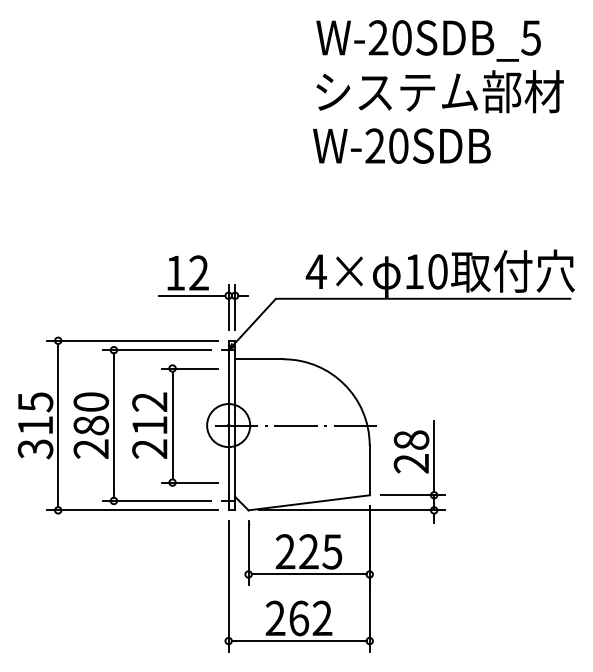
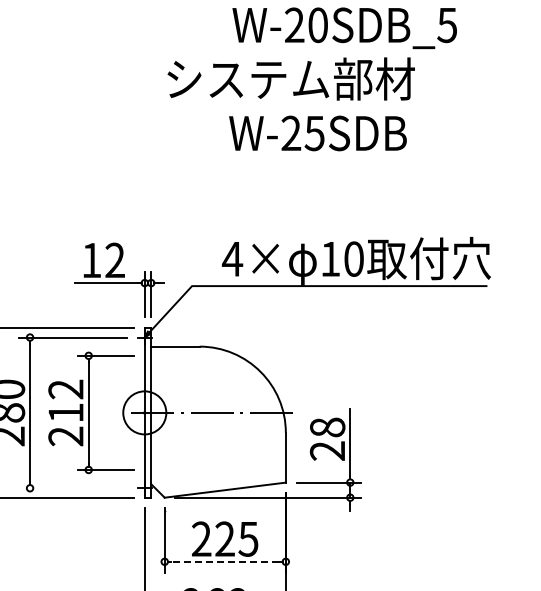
text: (439, 91) -> (290, 78), moved
text: (398, 145) -> (314, 132), W-20SDB -> W-25SDB
line: (157, 500) -> (73, 487), removed
line: (308, 574) -> (224, 561), solid -> dashed

